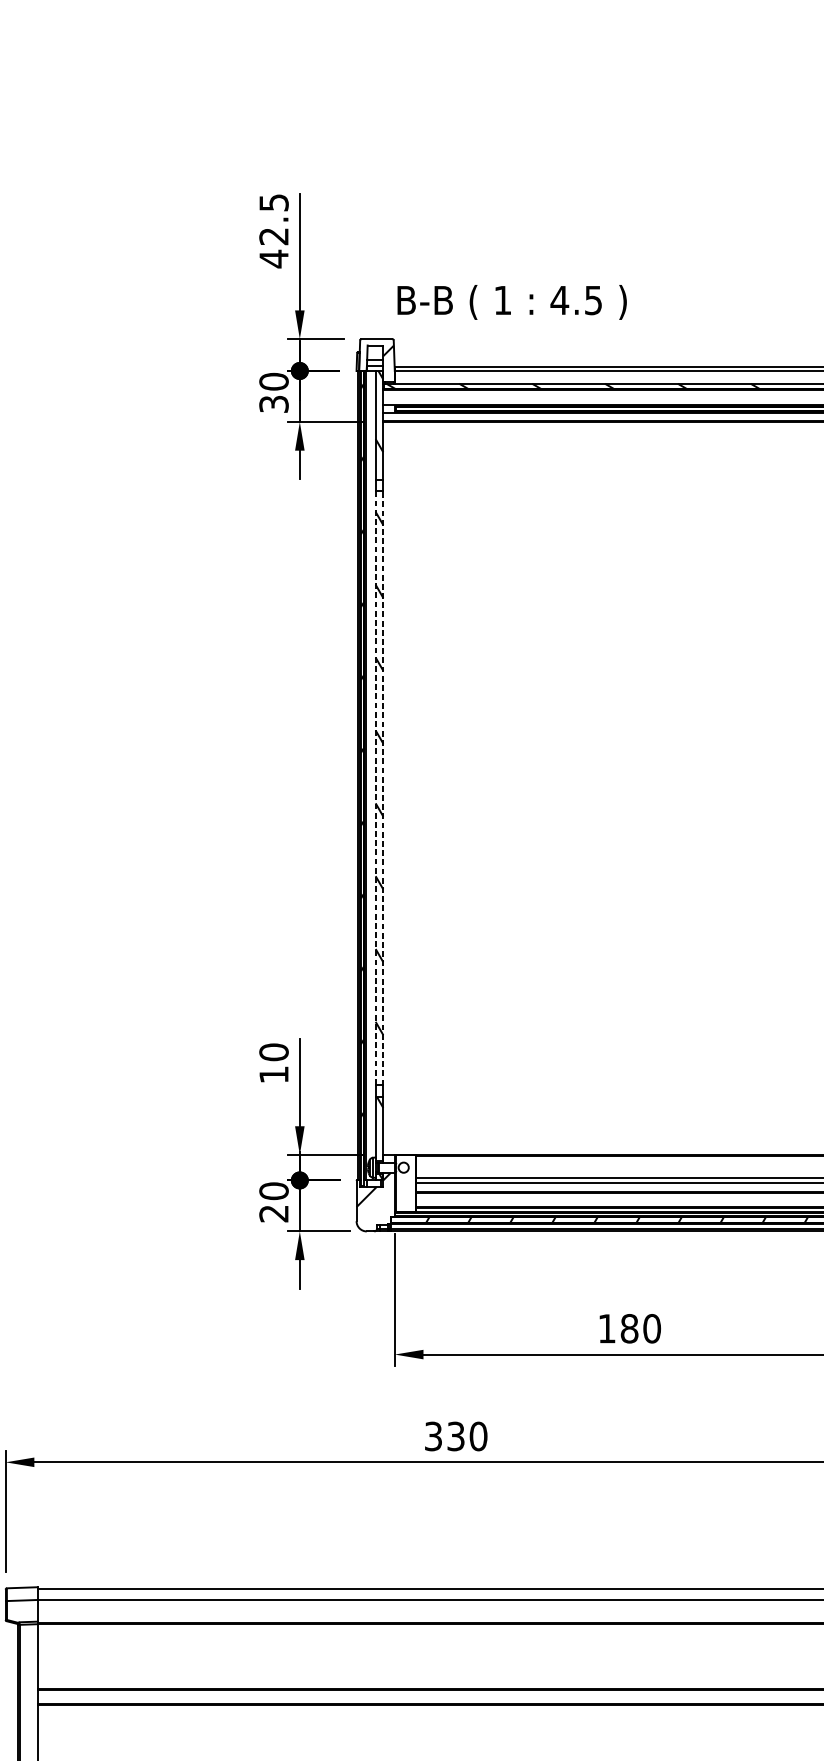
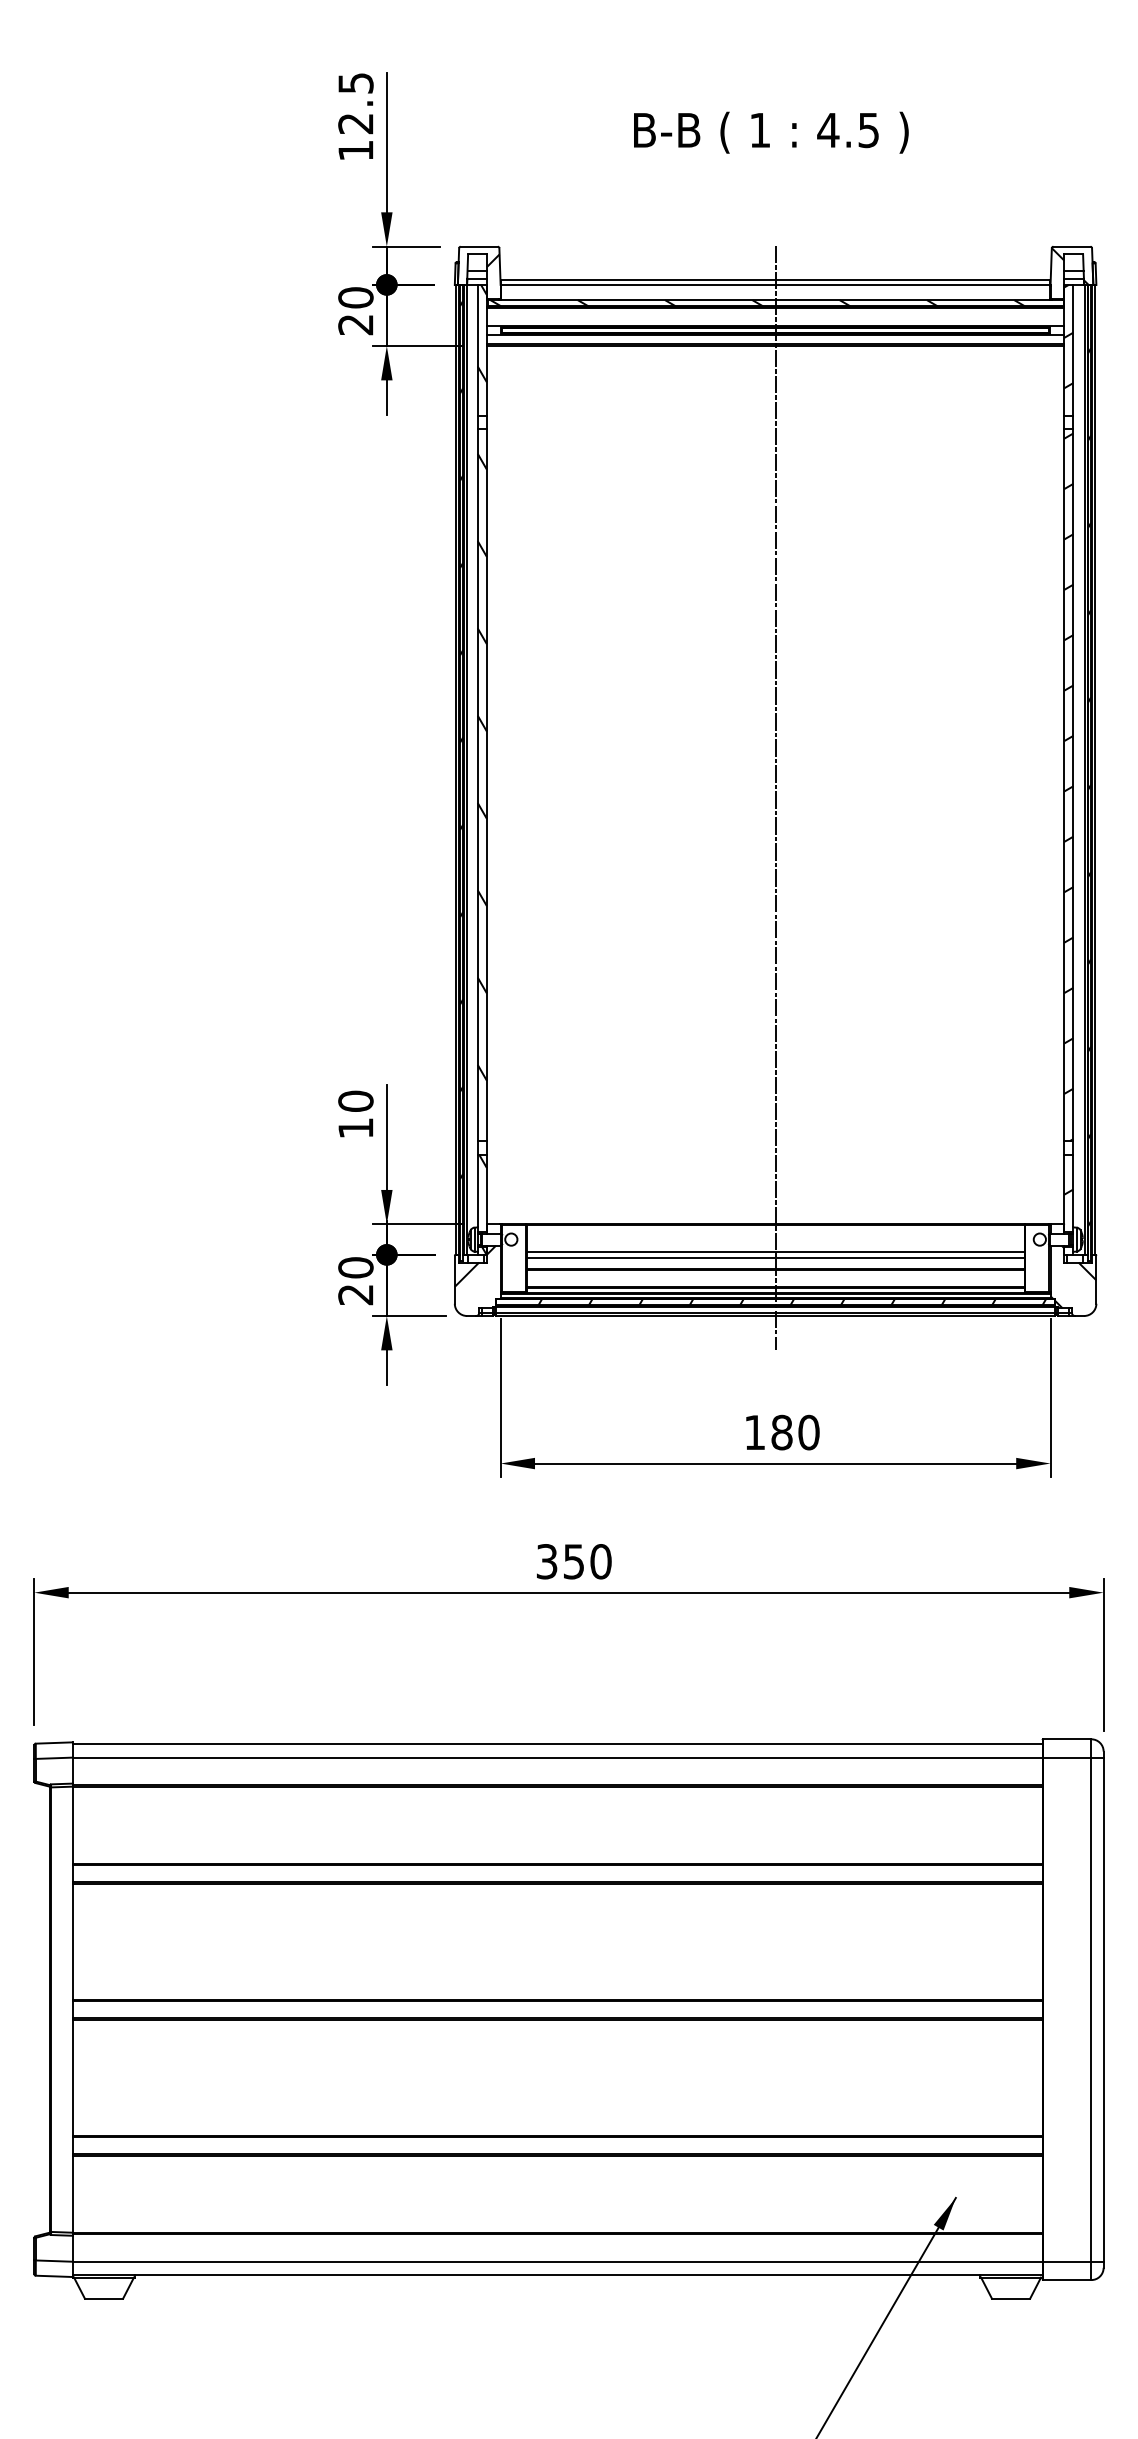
text: (273, 258) -> (355, 150), 42.5 -> 12.5
text: (512, 302) -> (771, 132), moved
text: (273, 404) -> (355, 324), 30 -> 20
line: (375, 788) -> (477, 785), dashed -> solid
line: (383, 788) -> (486, 785), dashed -> solid
line: (624, 798) -> (775, 797), added
text: (456, 1436) -> (574, 1561), 330 -> 350

